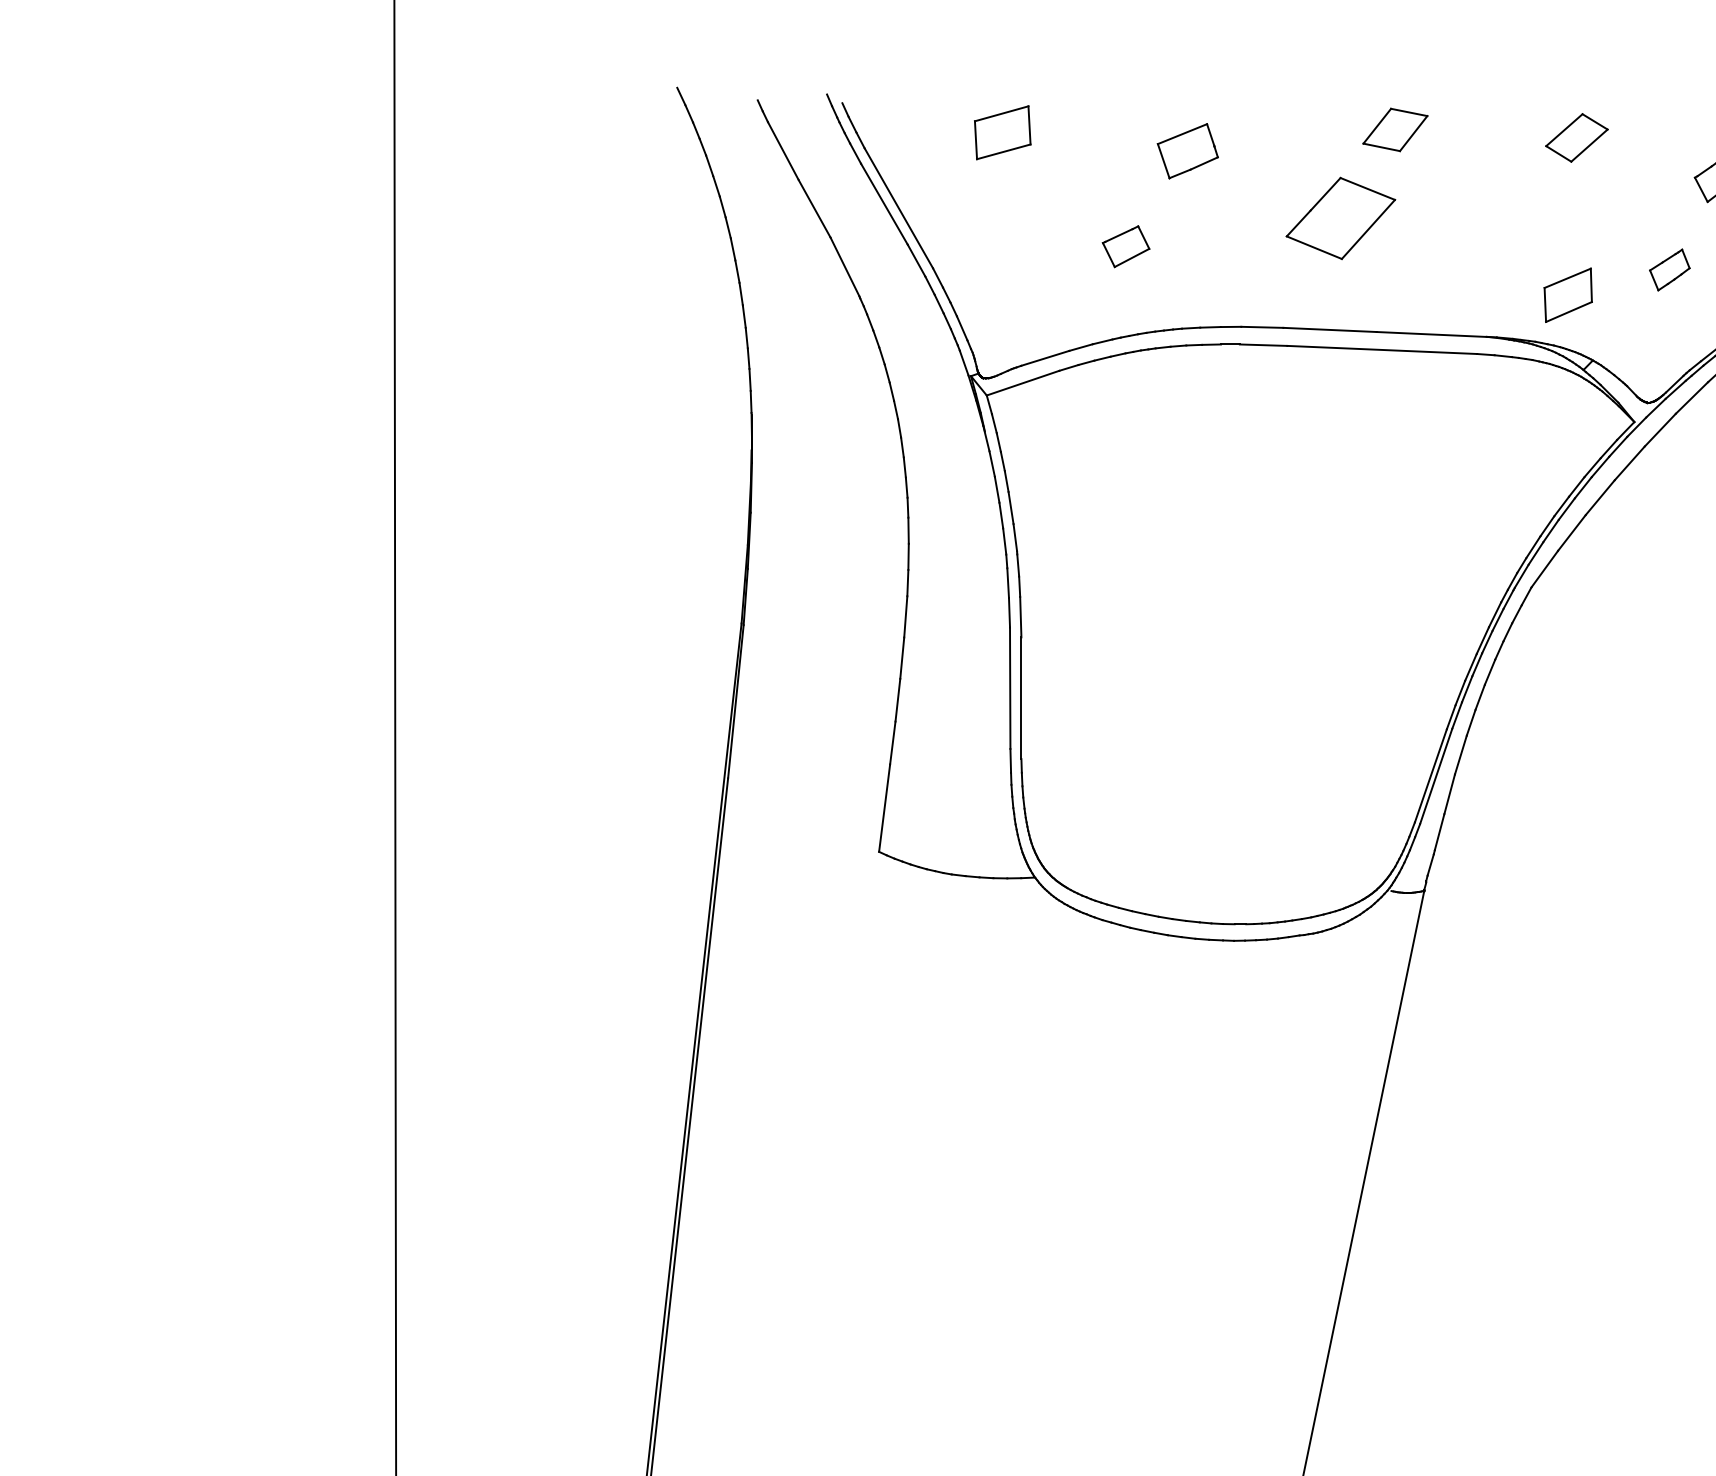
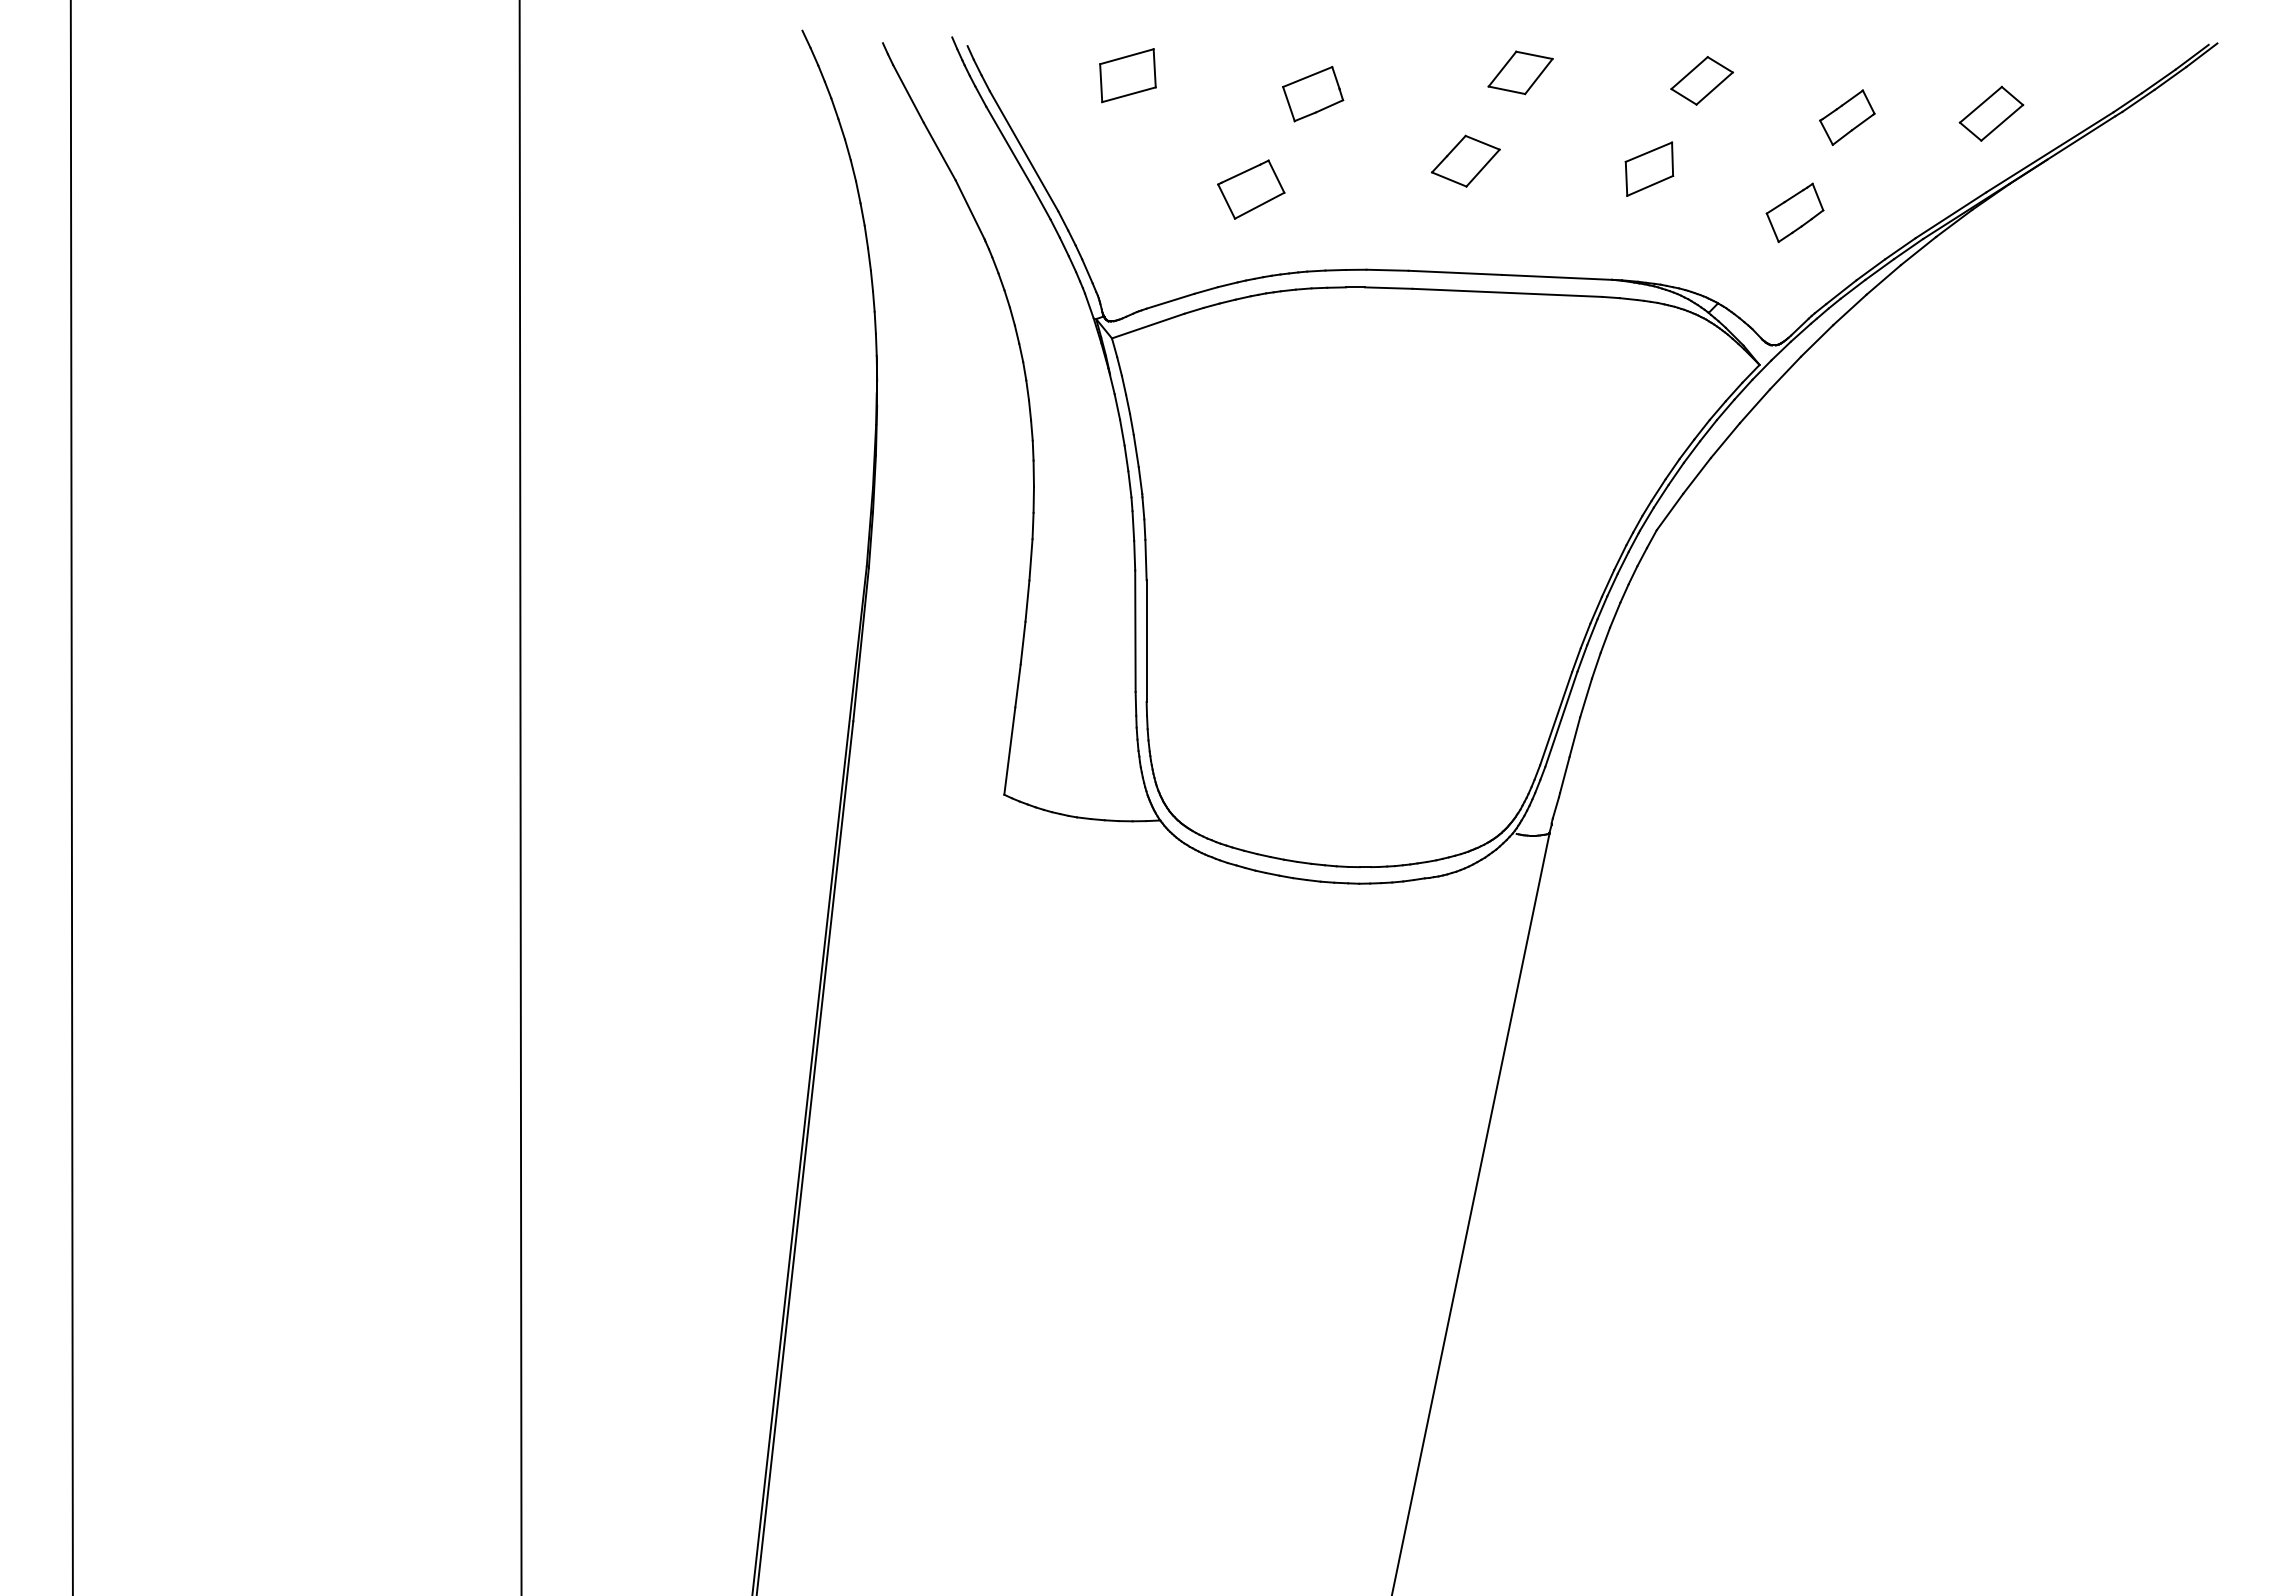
part: (1340, 217) -> (1465, 160), size x0.62
part: (1126, 246) -> (1251, 189), size x1.43
part: (1669, 269) -> (1794, 212), size x1.43
part: (1568, 294) -> (1649, 168), moved

